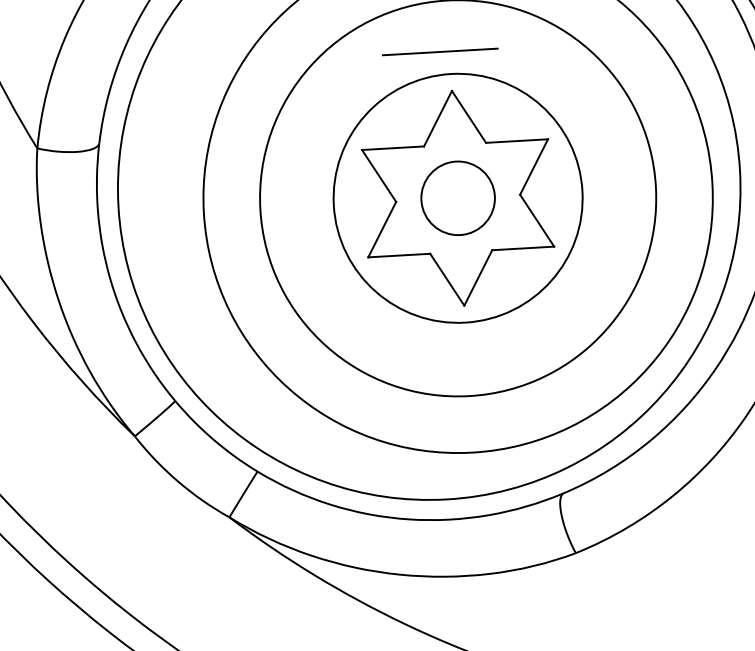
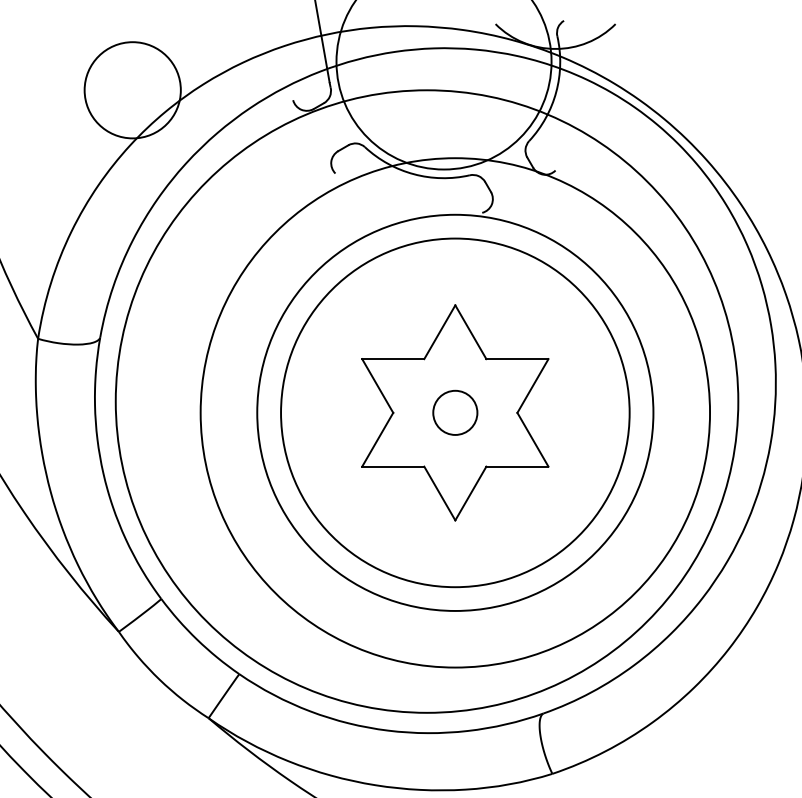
line: (439, 51) -> (445, 265), removed
circle: (457, 197) -> (454, 412), size x1.4
circle: (458, 197) -> (455, 412), size x0.6

